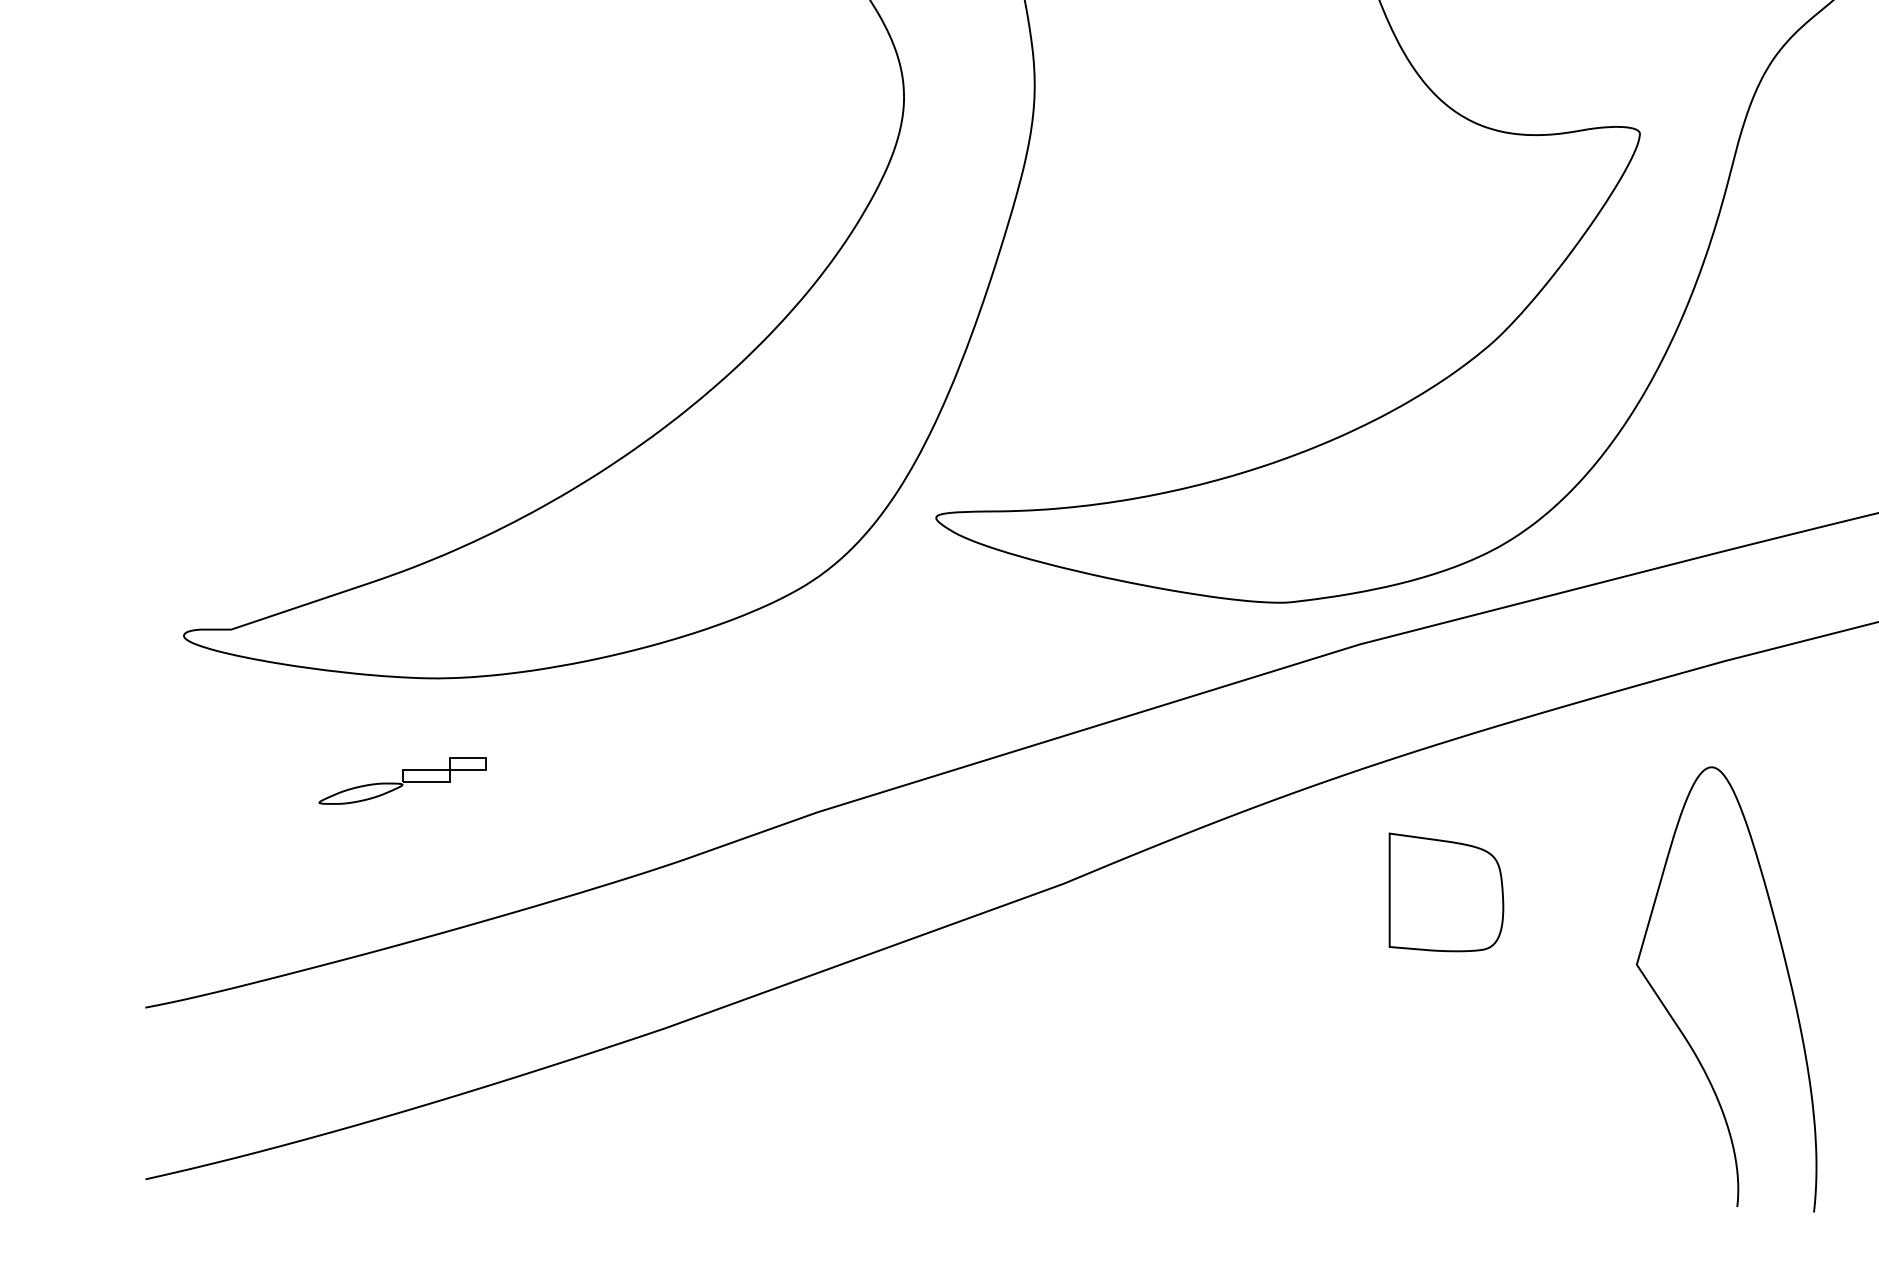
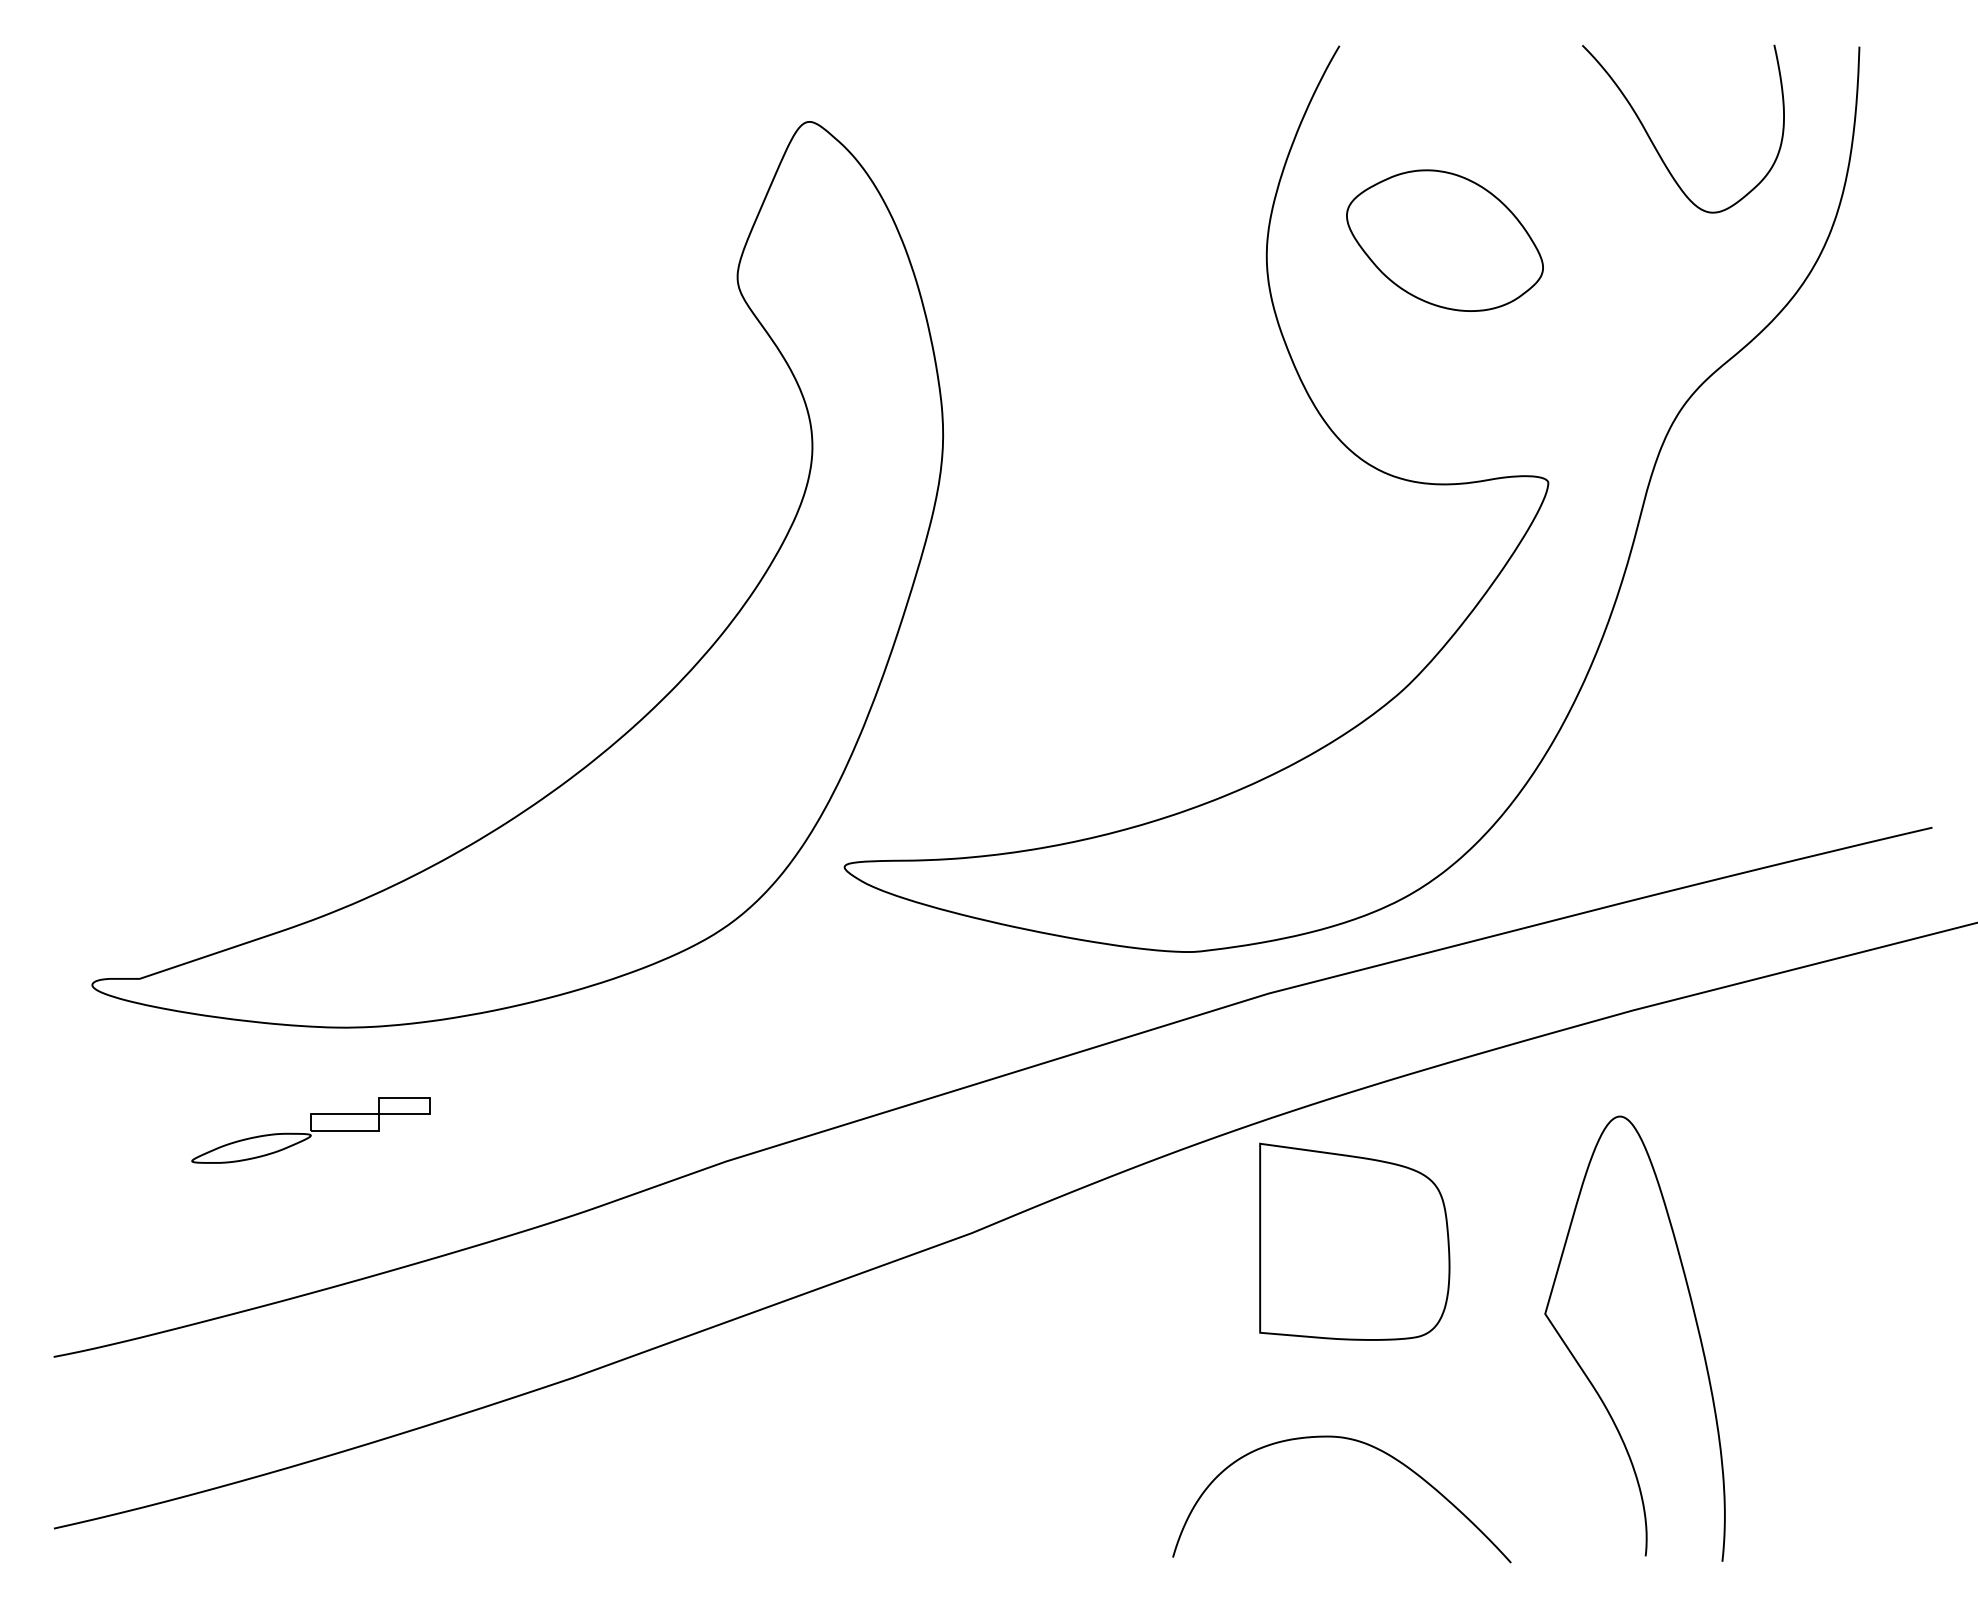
part: (402, 781) -> (310, 1130), size x1.43
part: (1446, 892) -> (1354, 1241), size x1.67
curve: (1450, 1093) -> (1358, 1442), added

